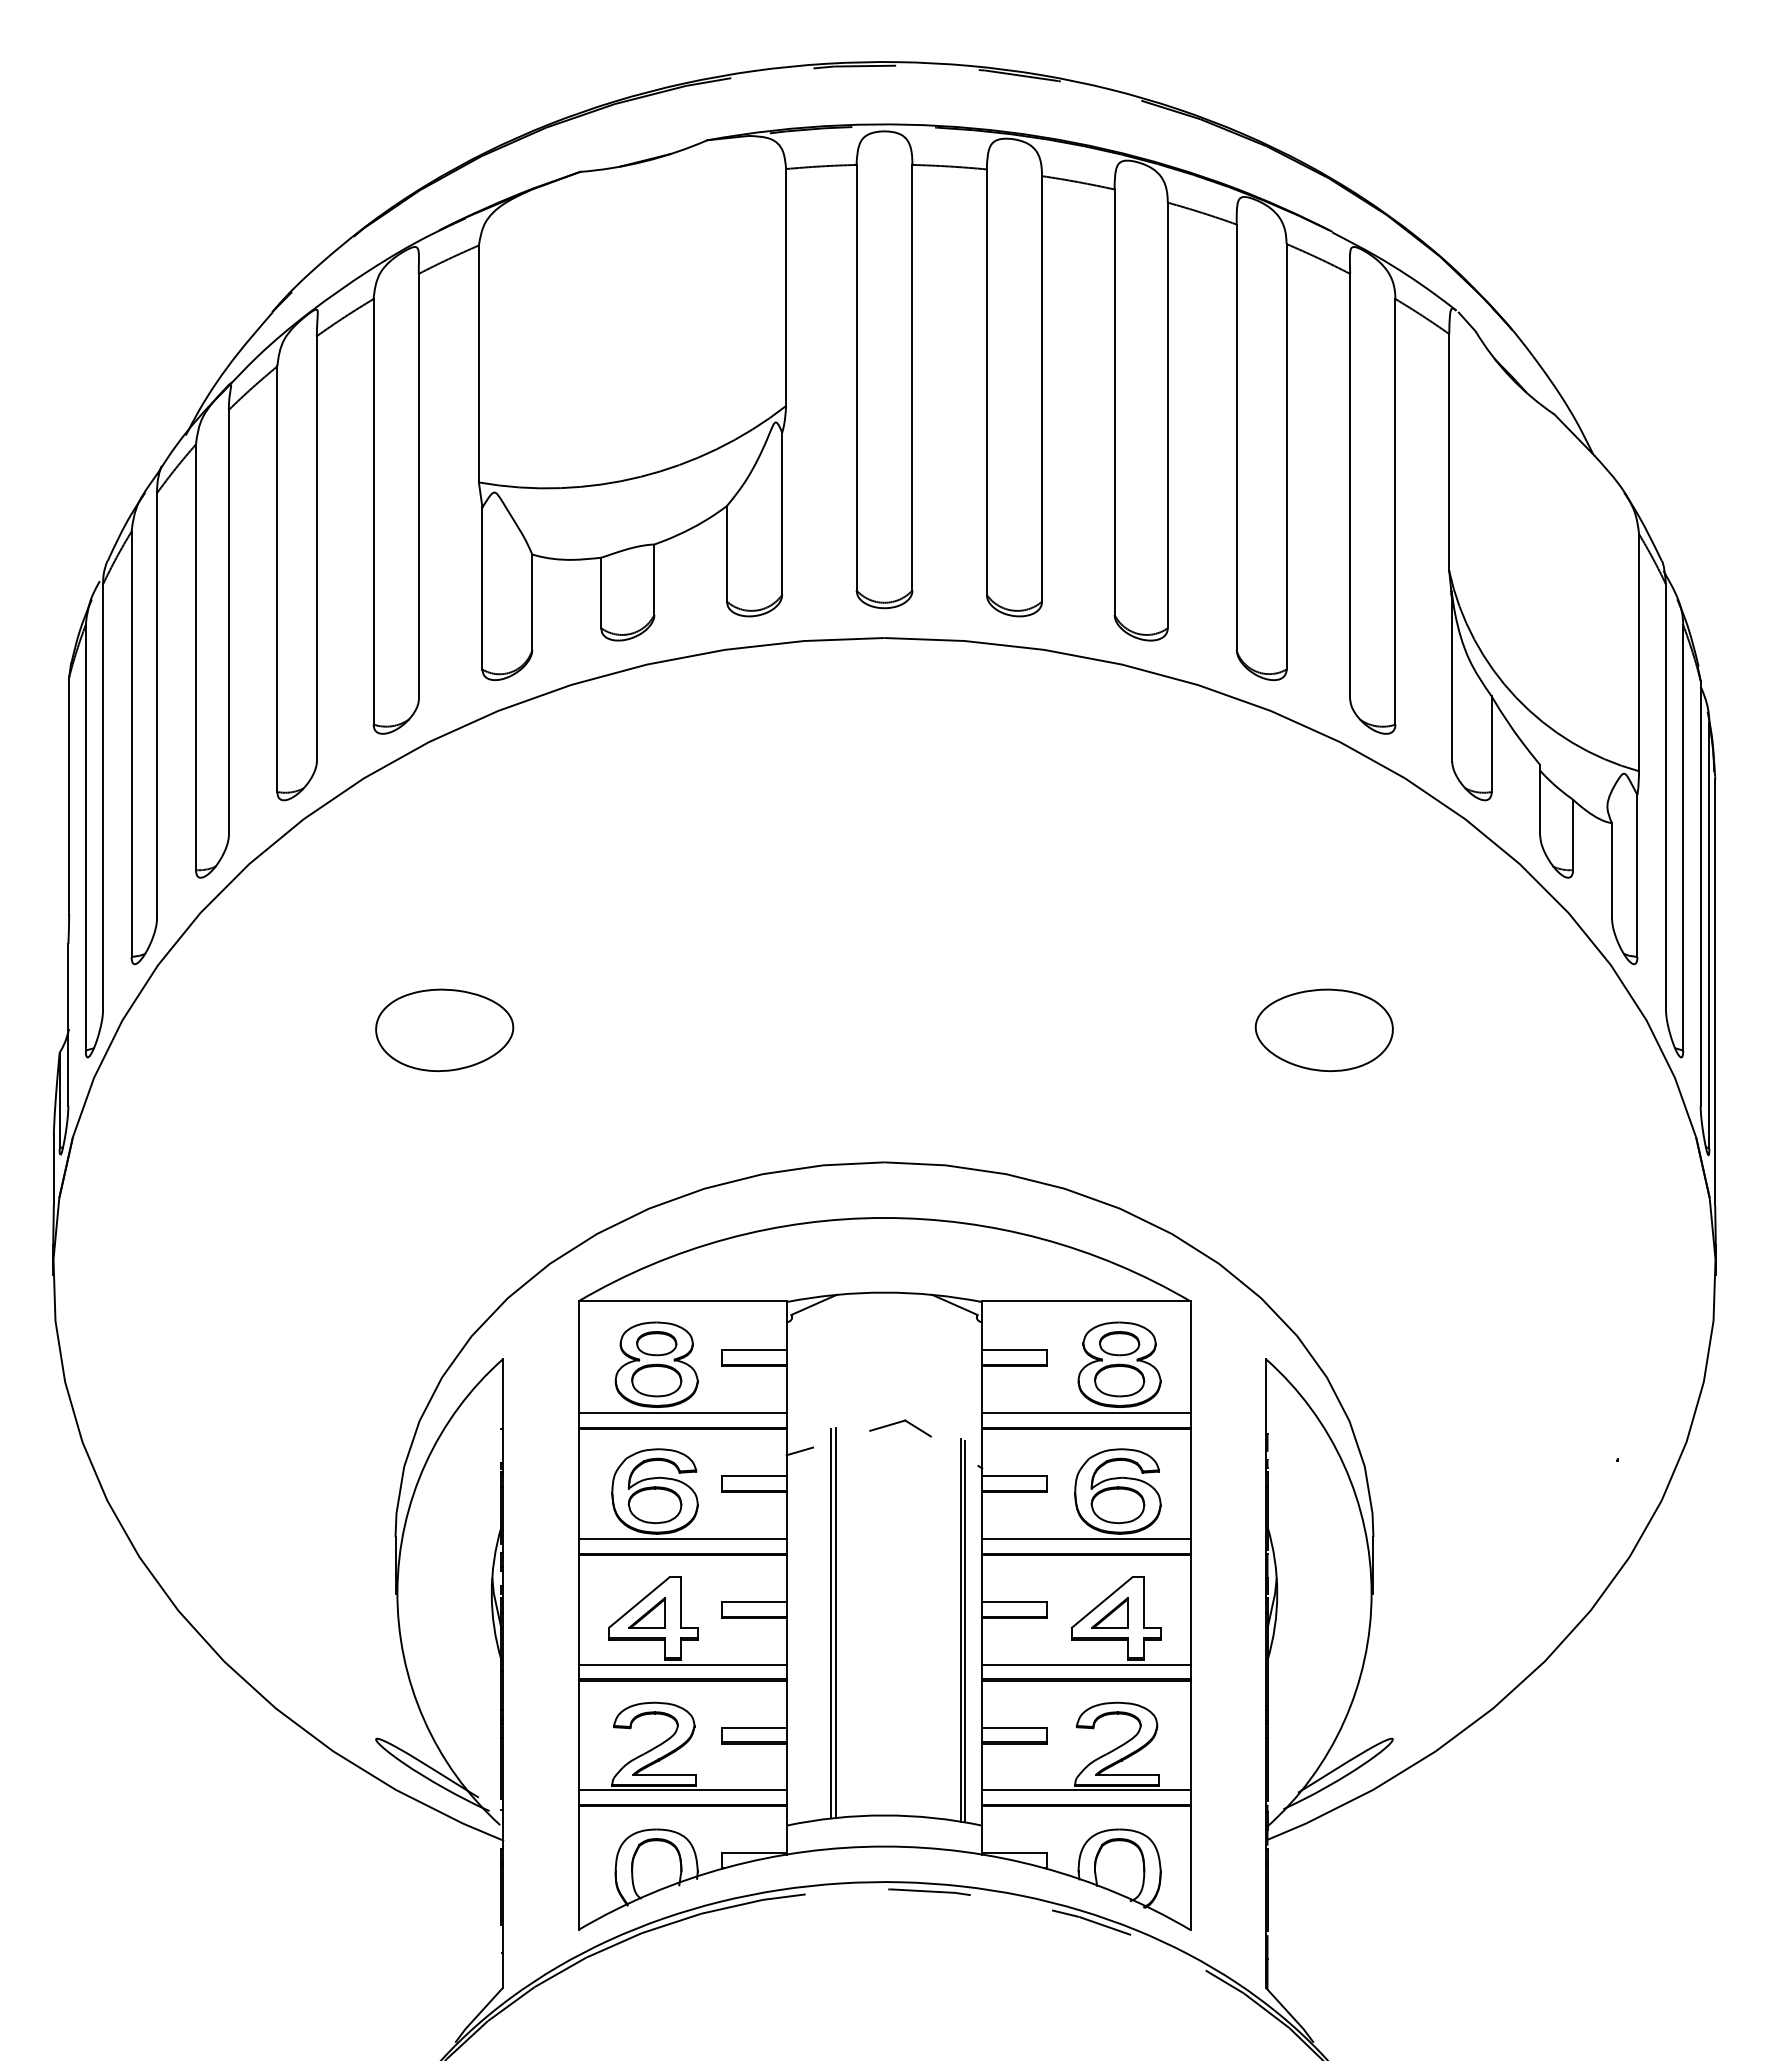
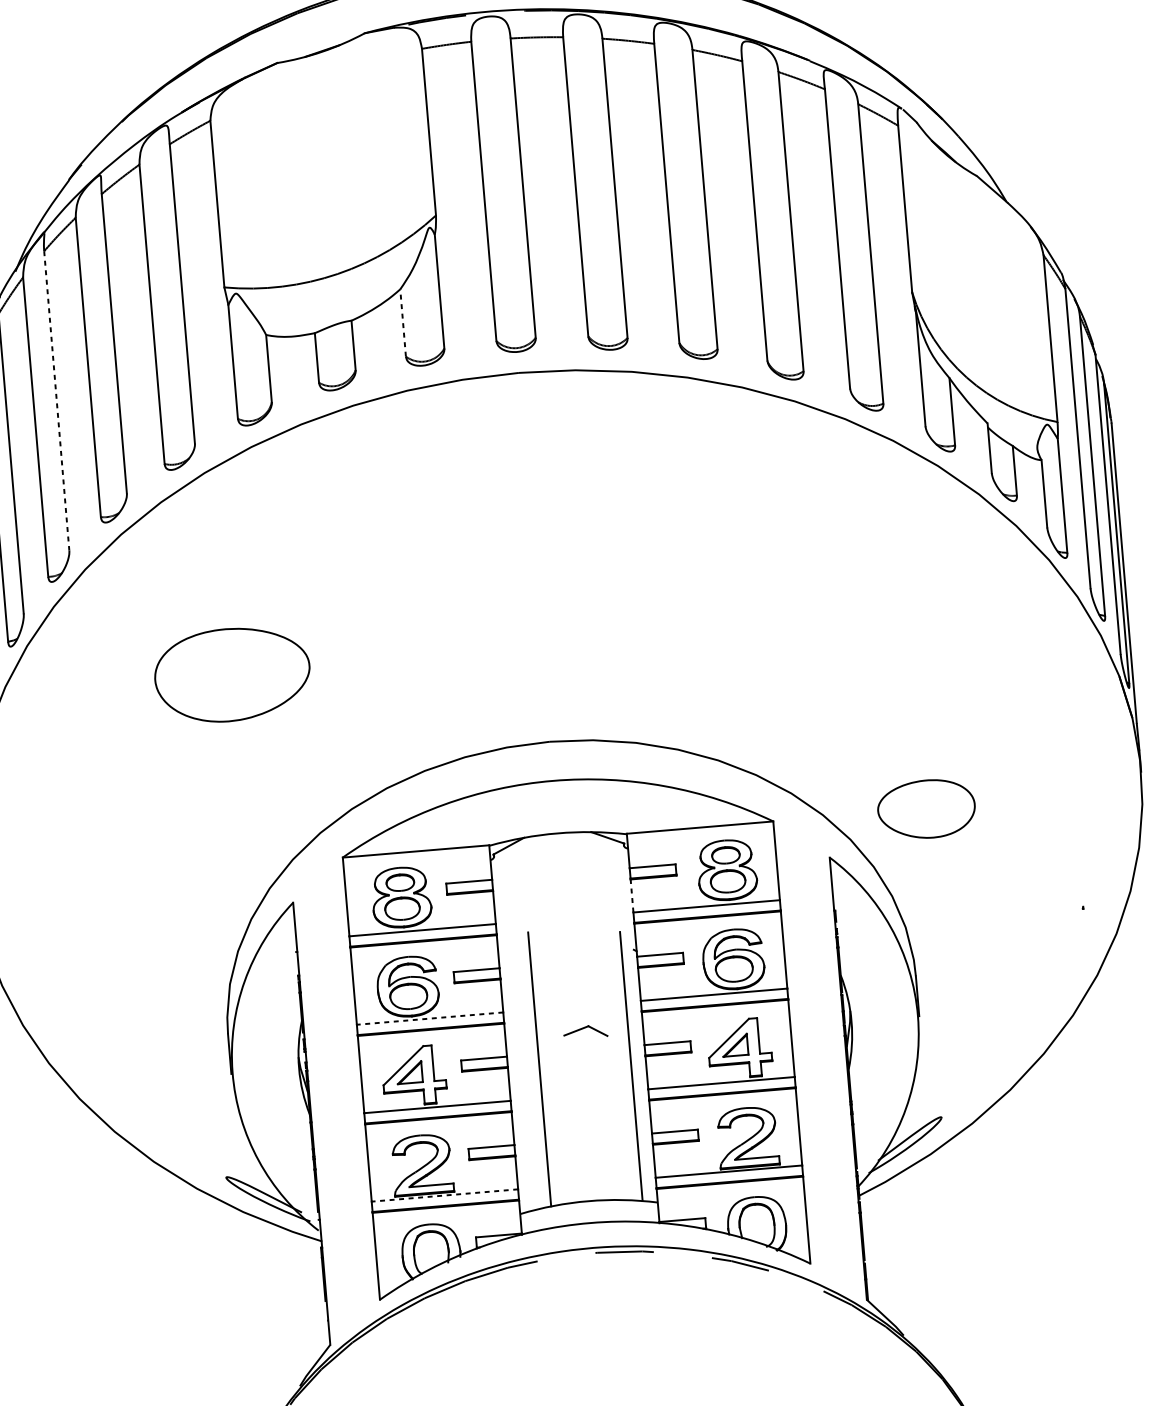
line: (726, 553) -> (402, 322), solid -> dashed
line: (228, 622) -> (56, 400), solid -> dashed
part: (444, 1030) -> (232, 674), size x1.6
part: (1323, 1030) -> (926, 809), moved
line: (982, 1389) -> (632, 895), solid -> dashed
part: (900, 1428) -> (585, 1032), moved
line: (799, 1451) -> (507, 950), removed
line: (682, 1538) -> (429, 1018), solid -> dashed
line: (835, 1622) -> (542, 1068), removed
line: (964, 1631) -> (633, 1067), removed
line: (682, 1790) -> (444, 1195), solid -> dashed

